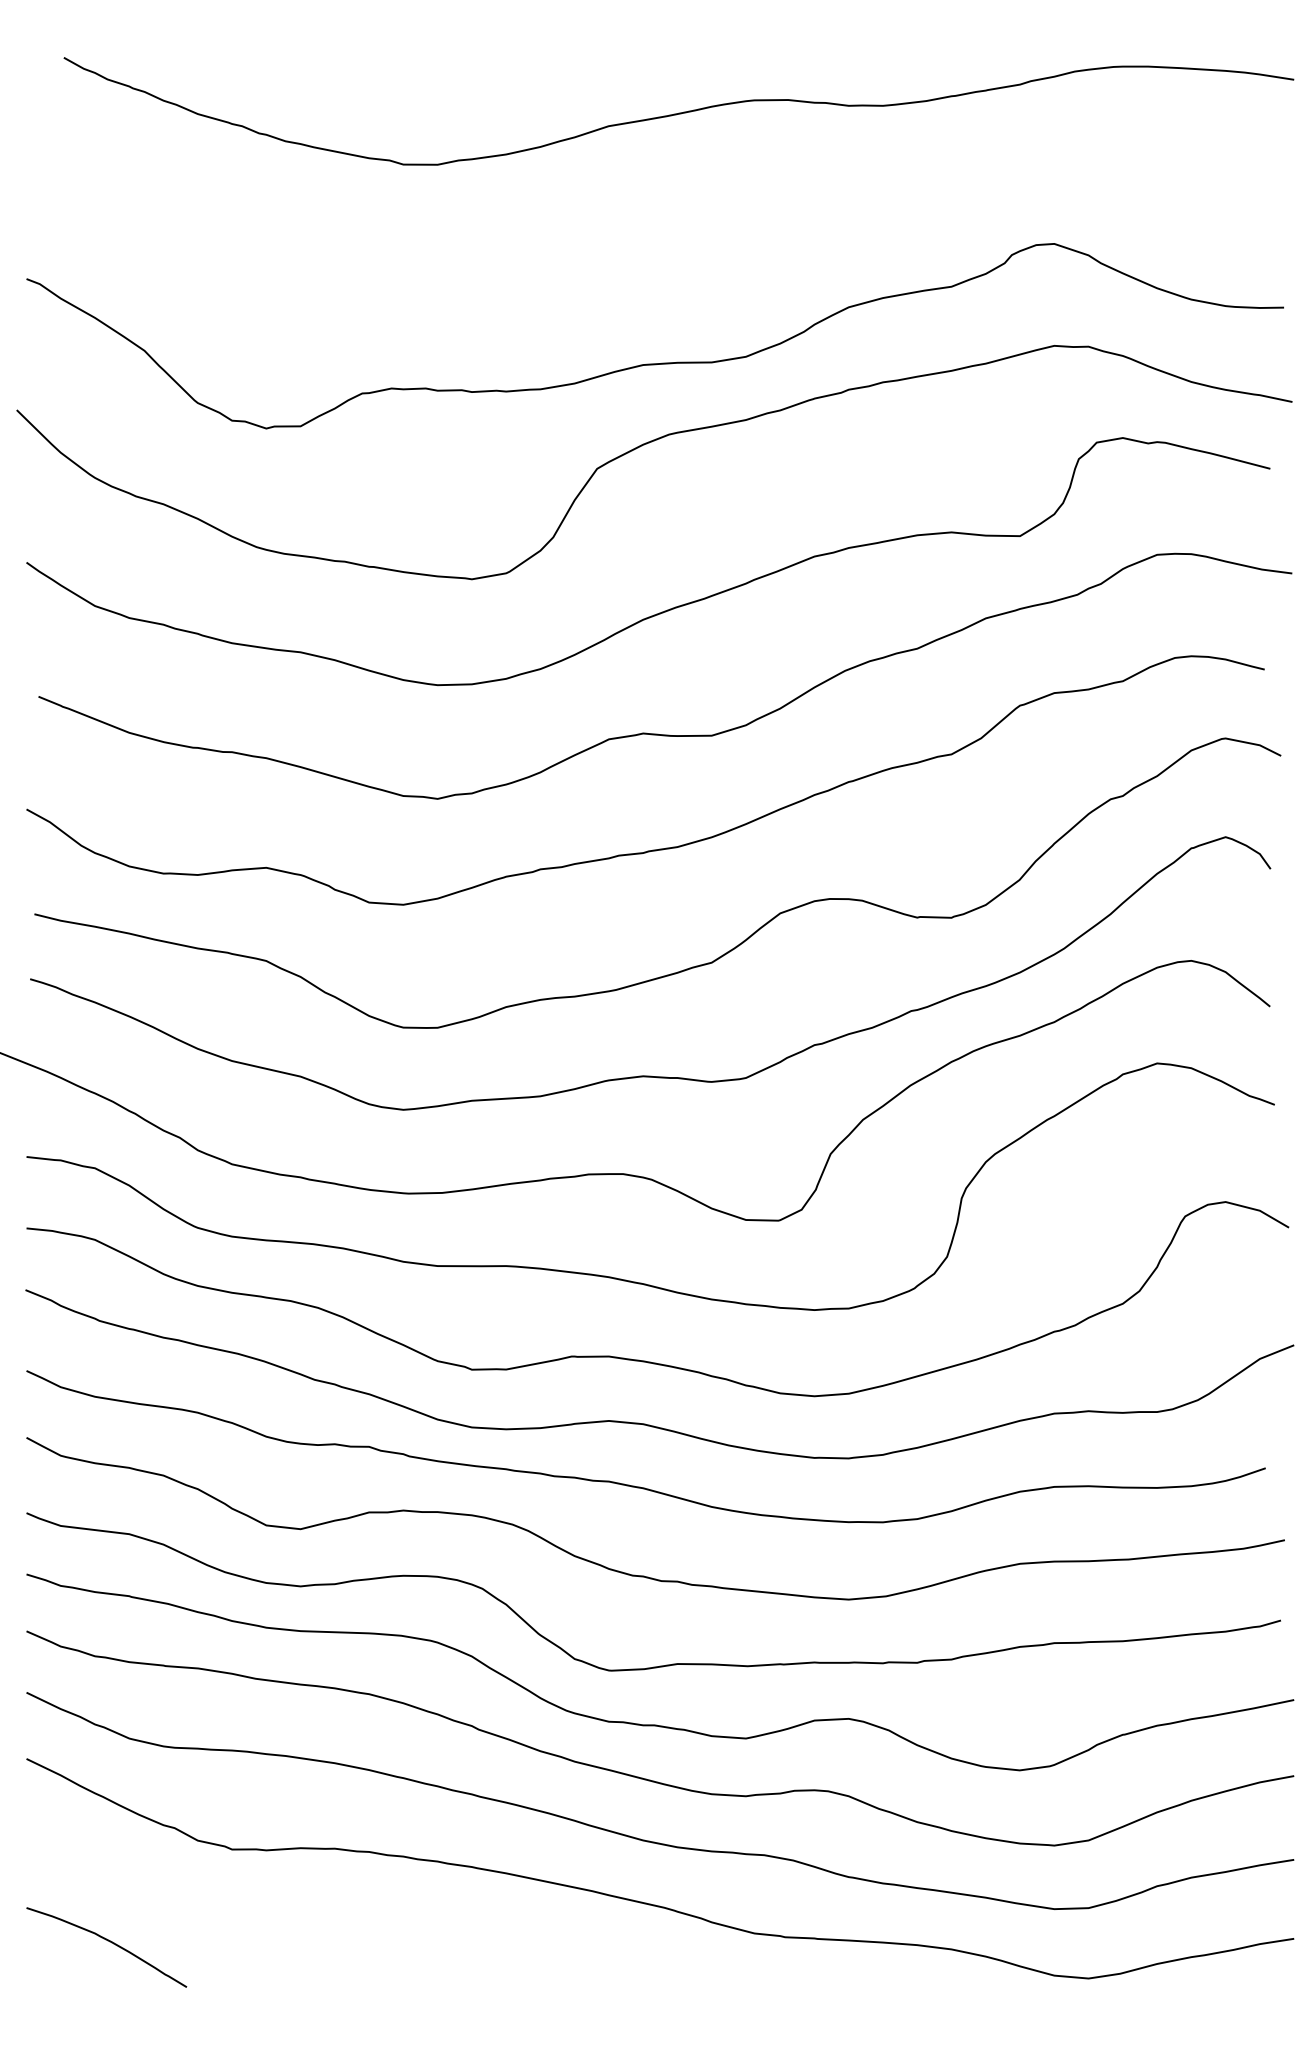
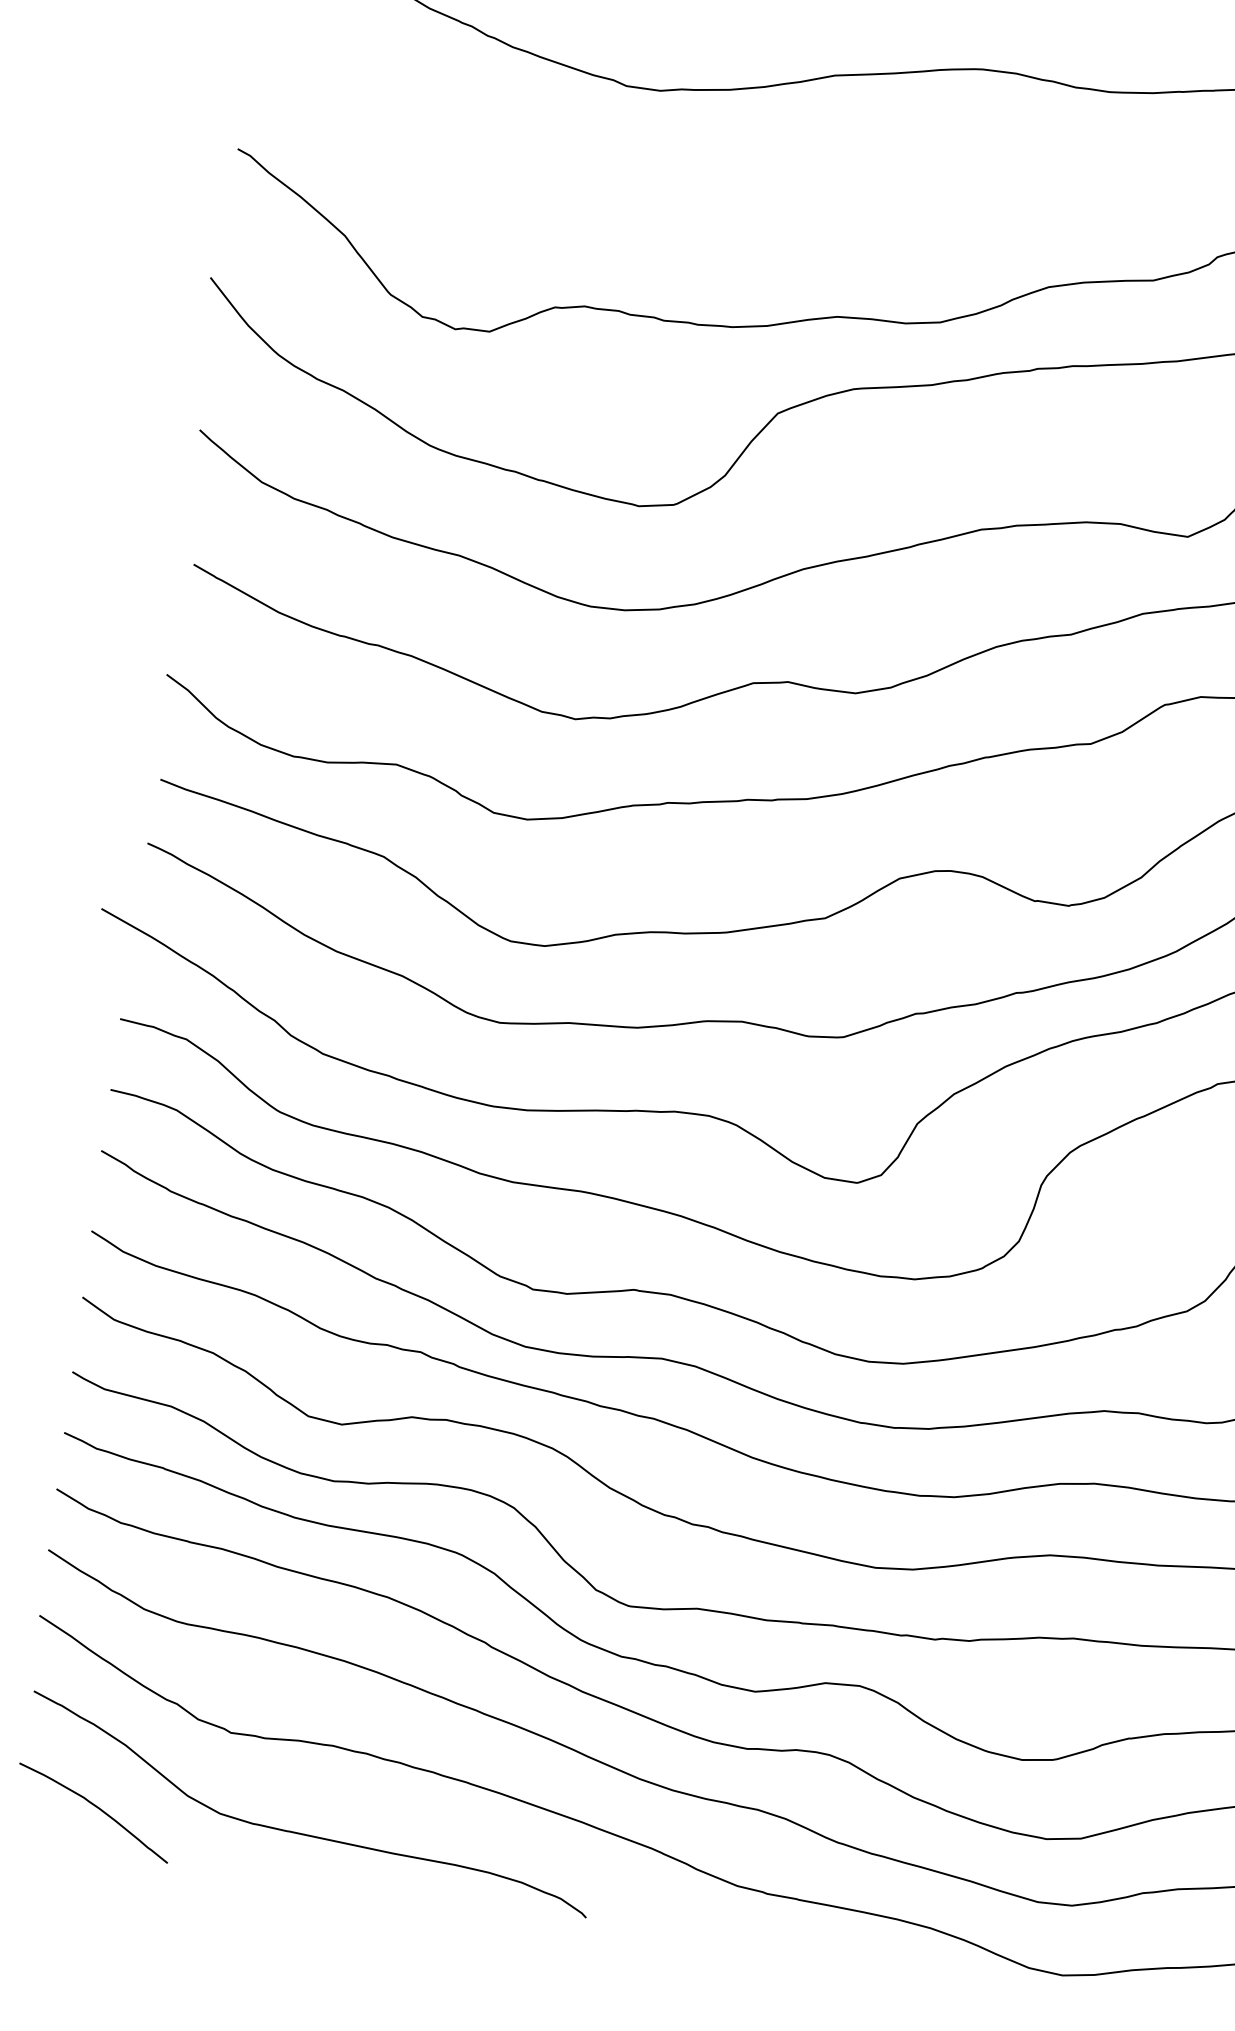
curve: (320, 1939) -> (306, 1833), added

